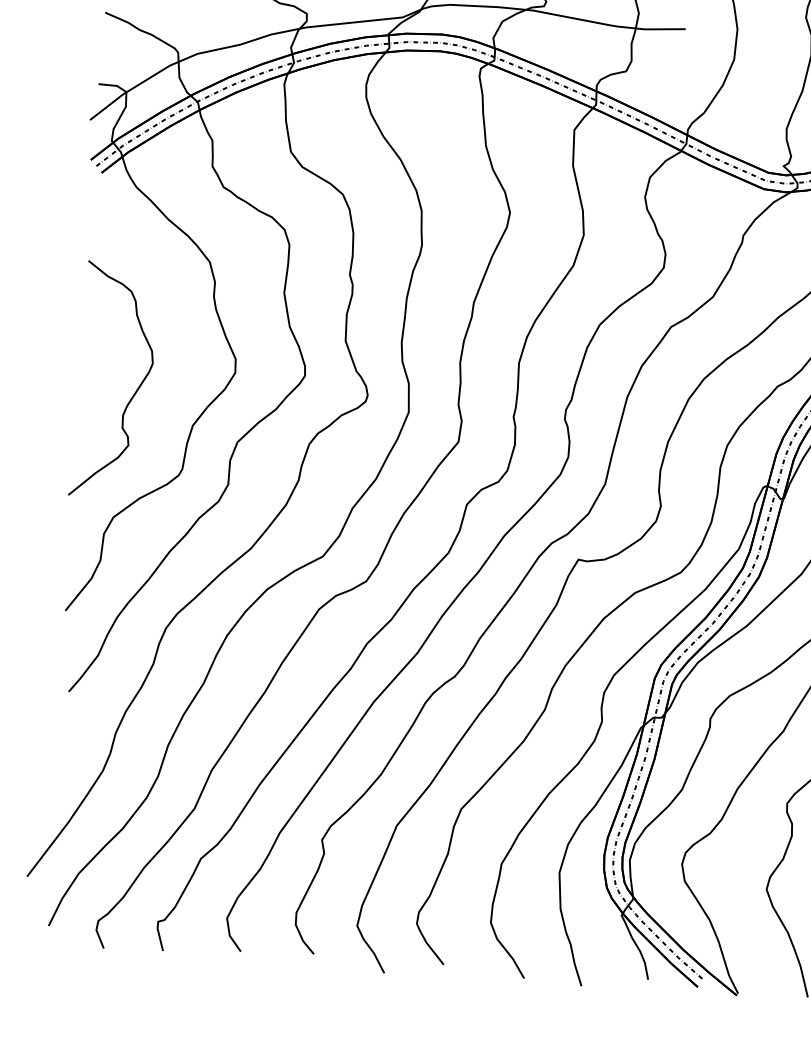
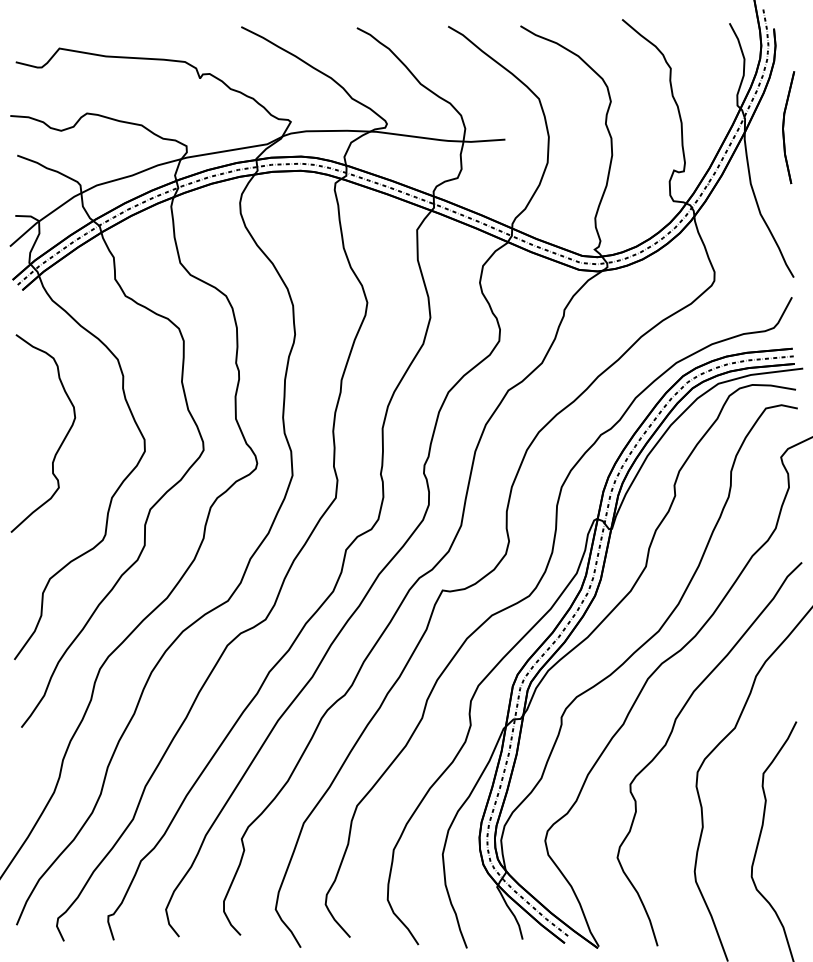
curve: (134, 391) -> (61, 442), moved

